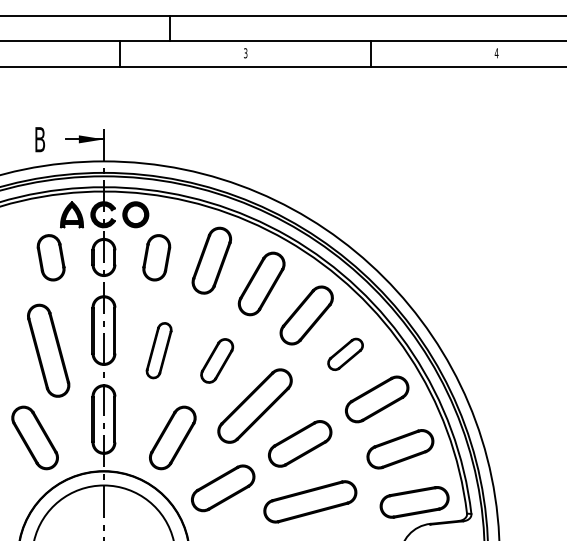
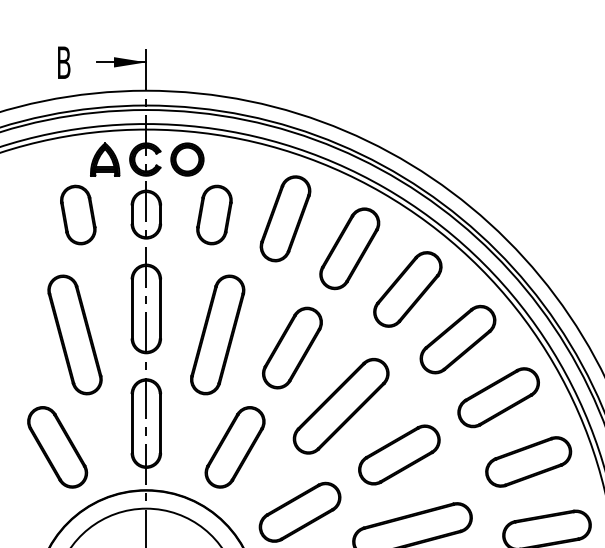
part: (158, 350) -> (216, 334), size x1.67
part: (345, 354) -> (457, 339), size x1.67
part: (216, 360) -> (291, 347), size x1.43

